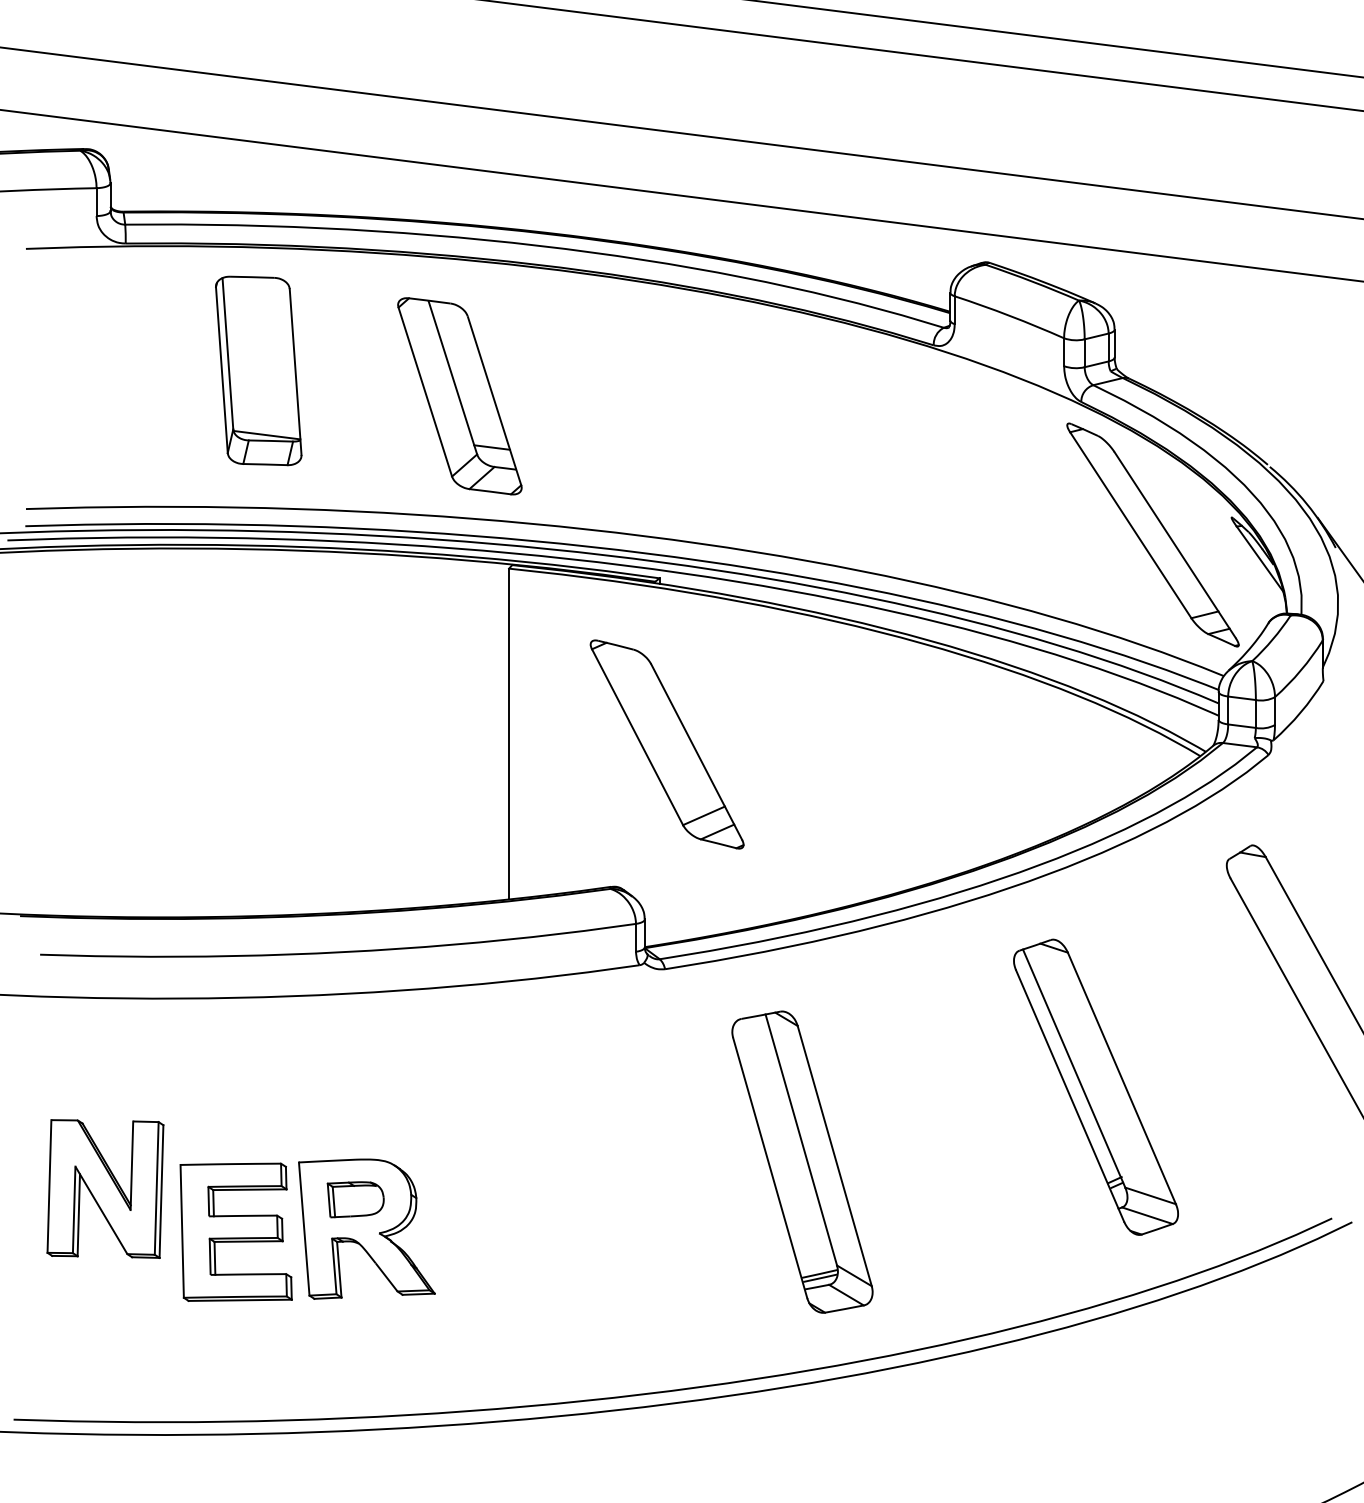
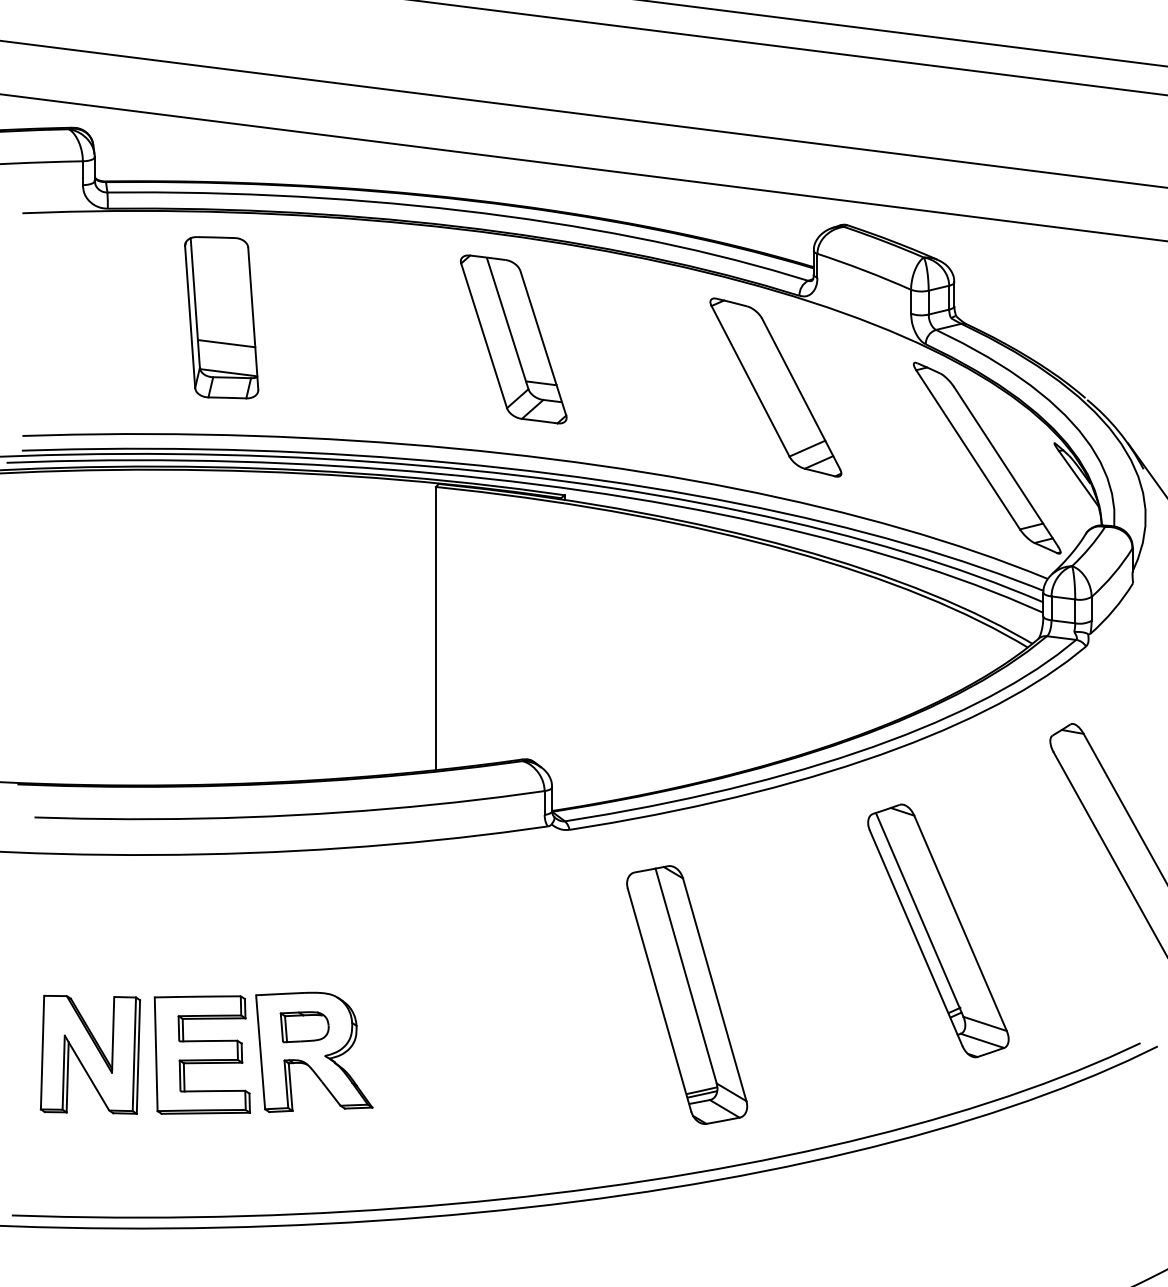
part: (459, 396) -> (513, 339), moved
line: (264, 401) -> (226, 343), added
part: (666, 744) -> (775, 387), moved
part: (105, 1188) -> (90, 1054), moved

